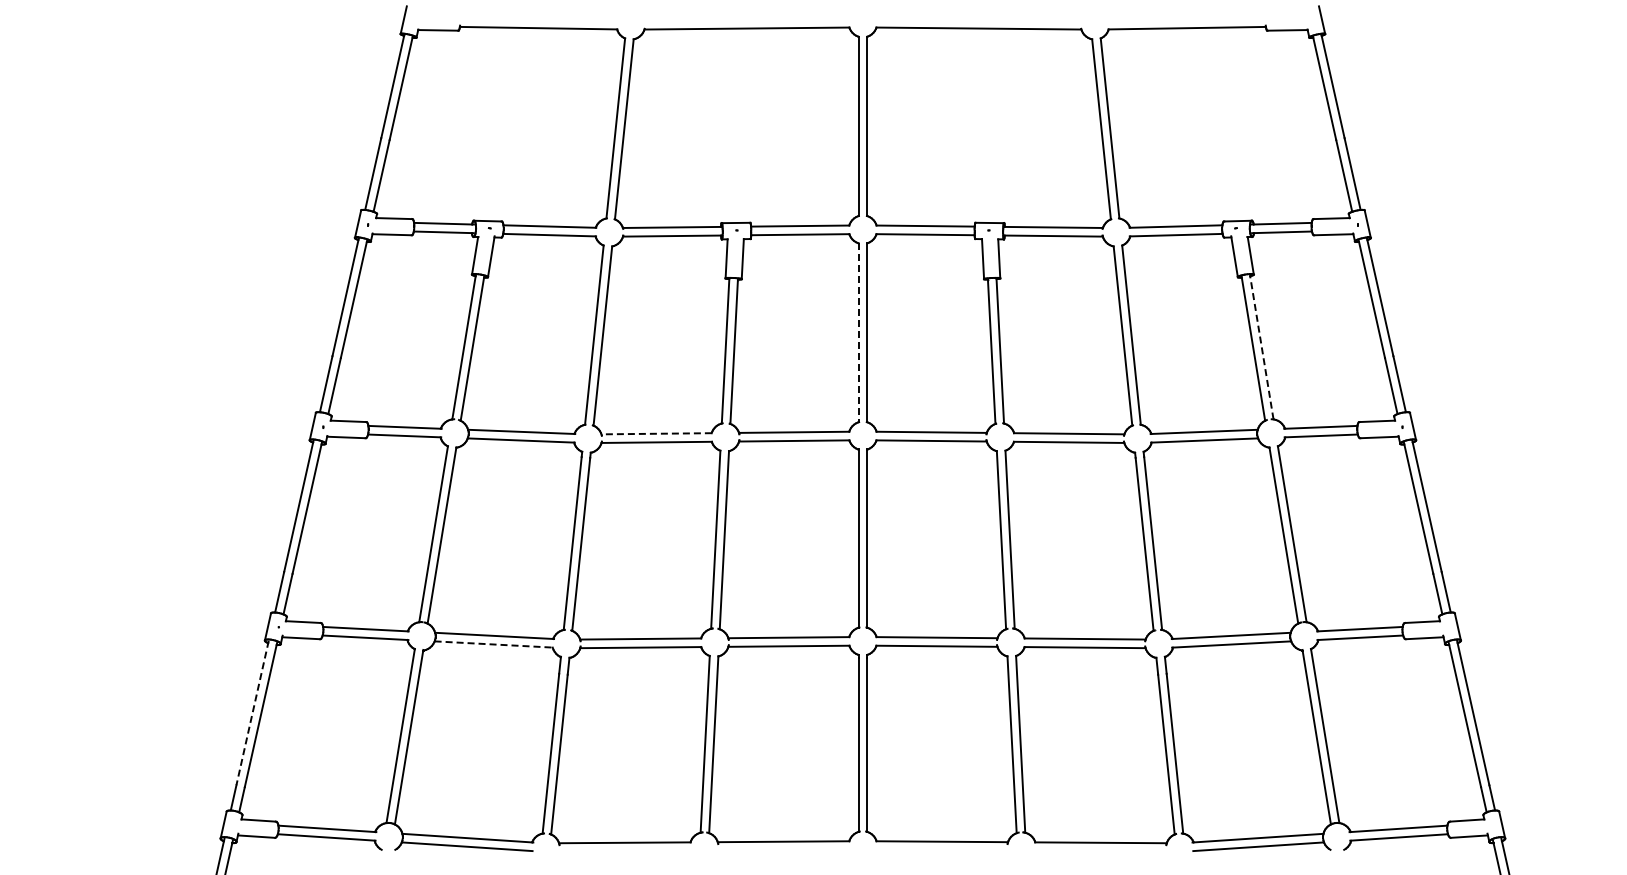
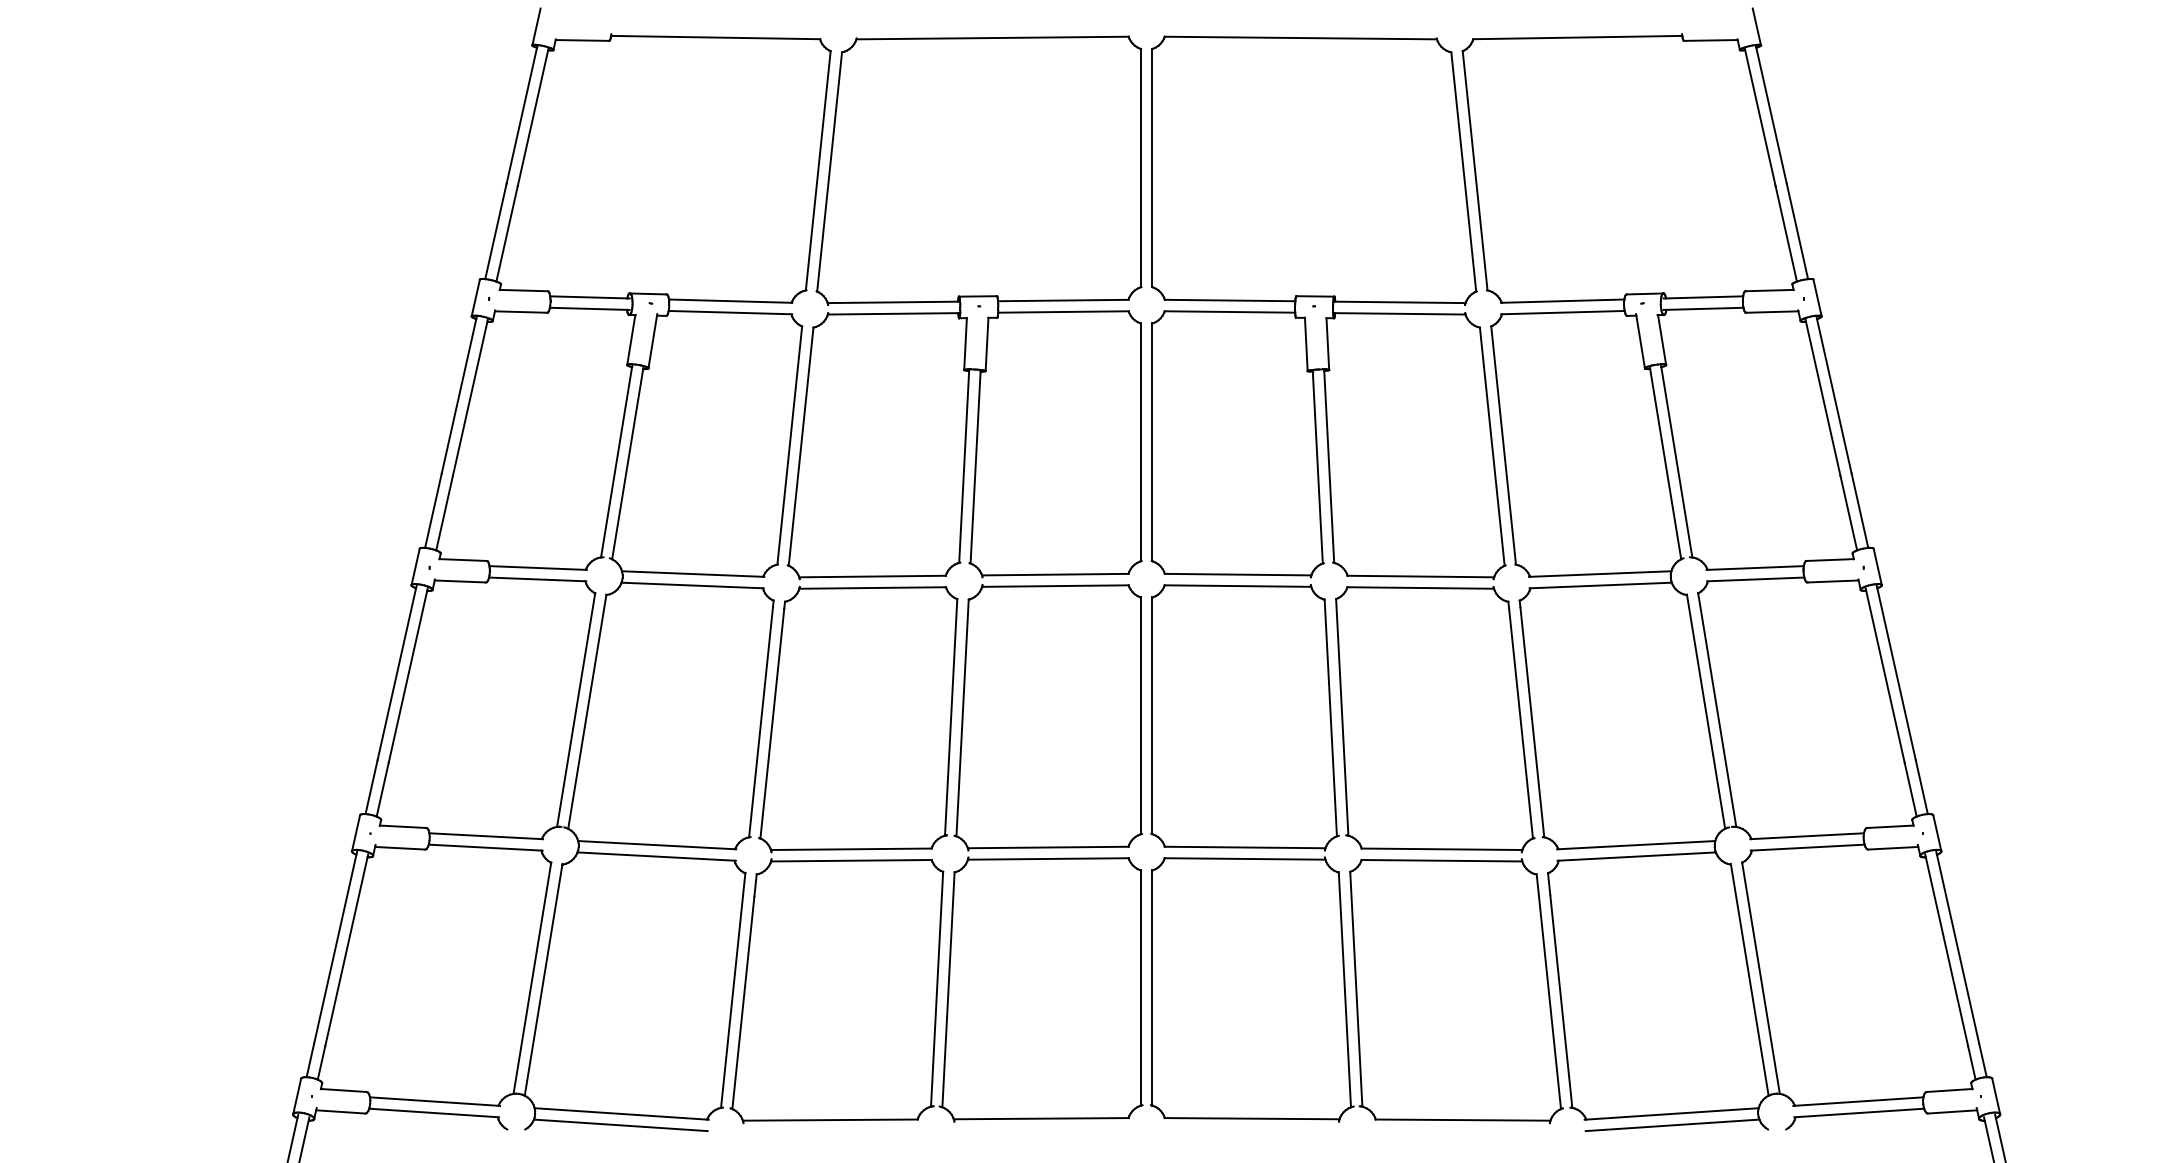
line: (858, 333) -> (1140, 443), dashed -> solid
line: (1261, 346) -> (1676, 460), dashed -> solid
line: (656, 433) -> (872, 576), dashed -> solid
line: (494, 644) -> (657, 856), dashed -> solid
line: (252, 713) -> (335, 948), dashed -> solid

